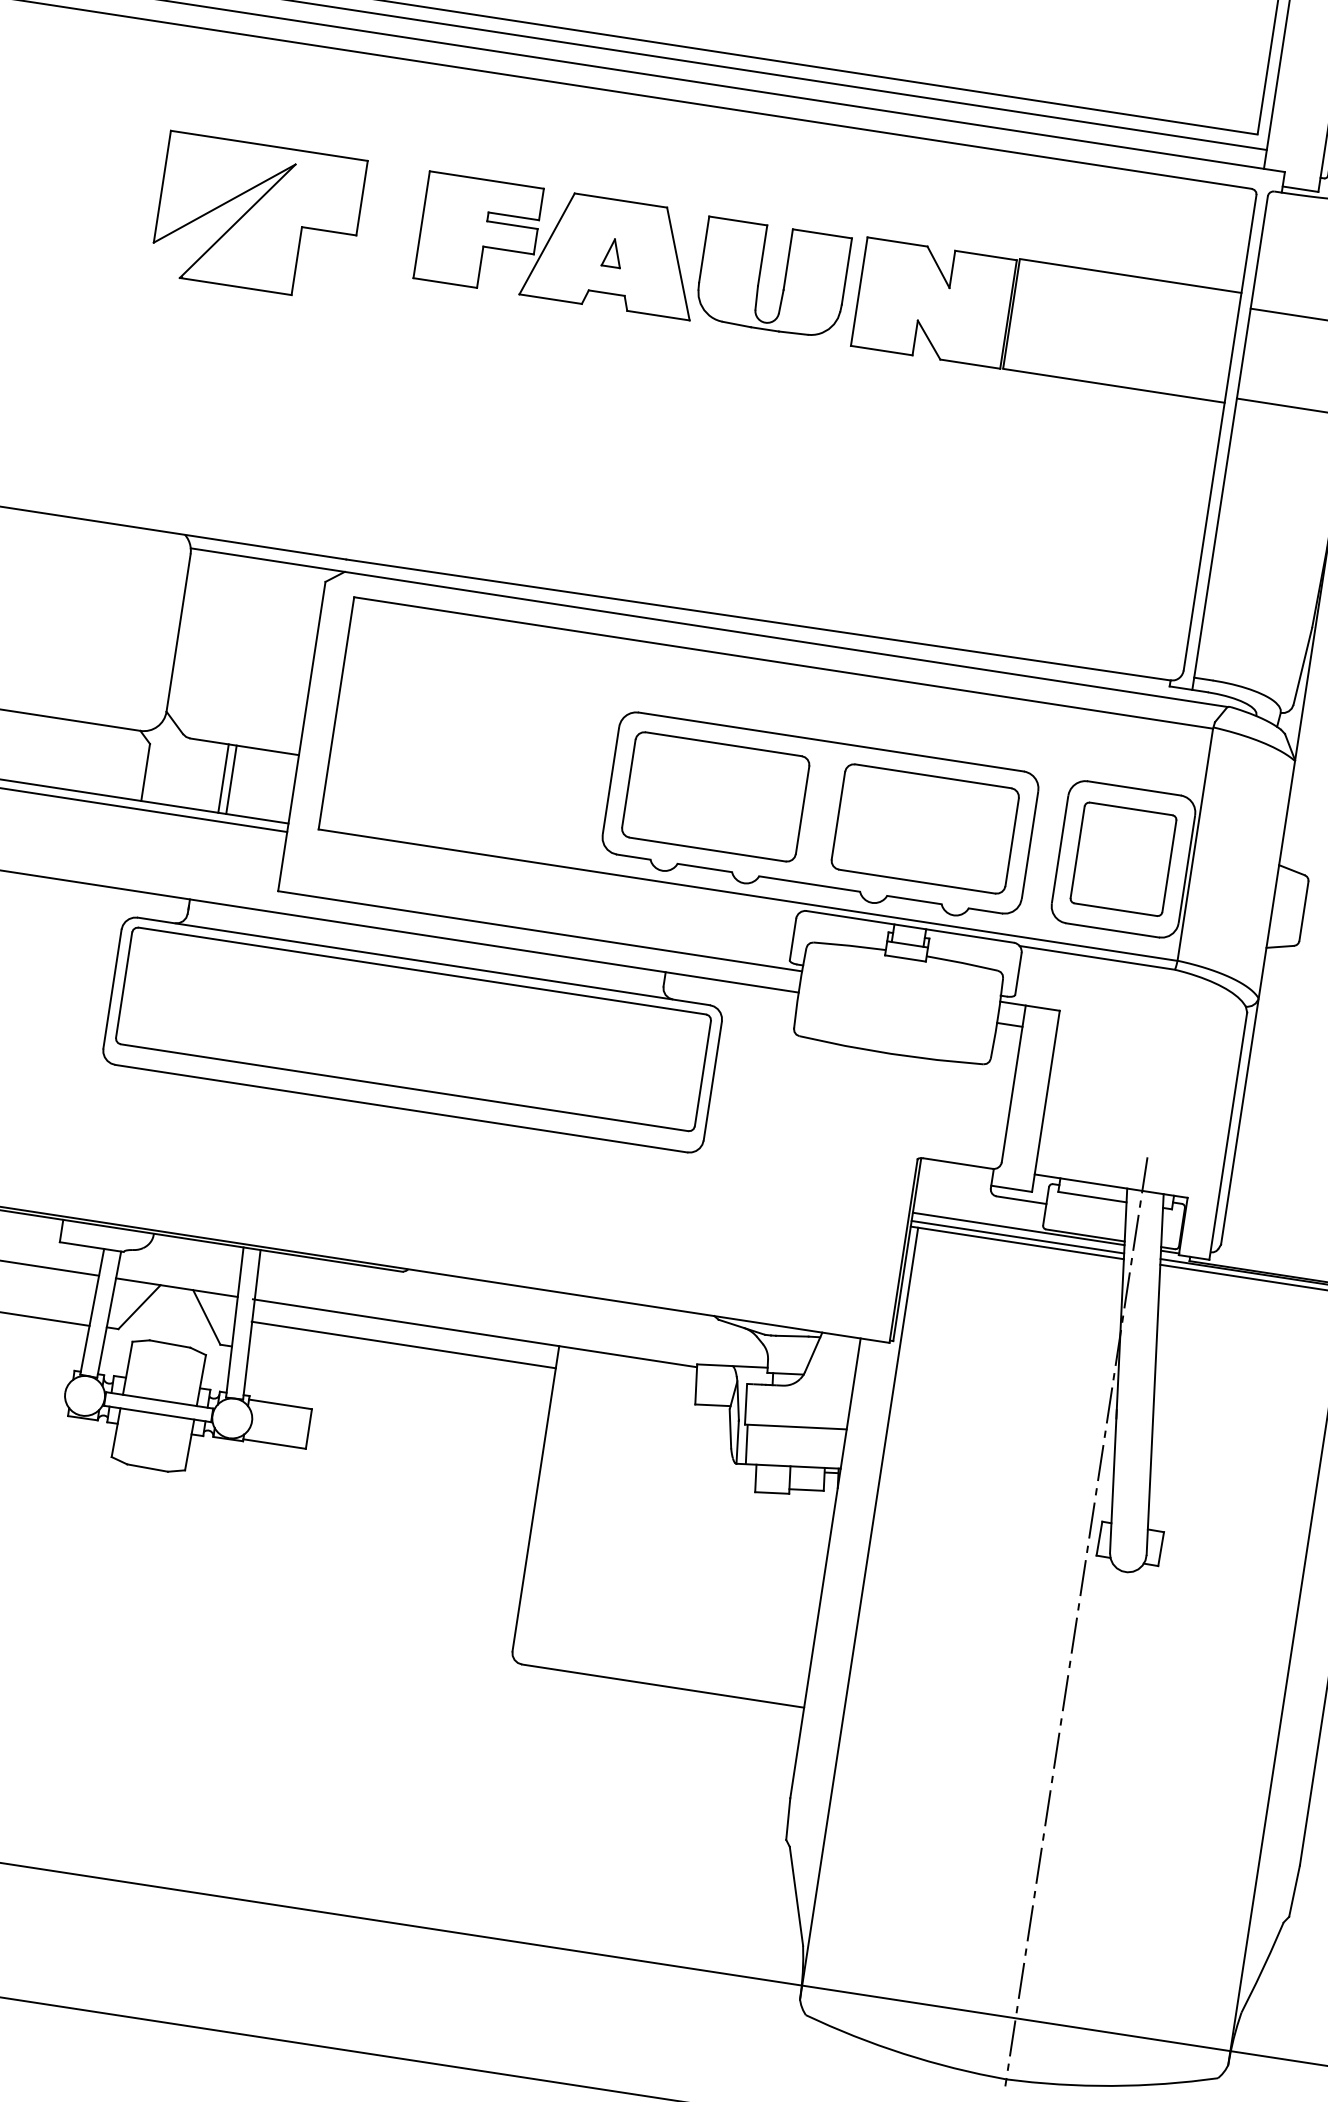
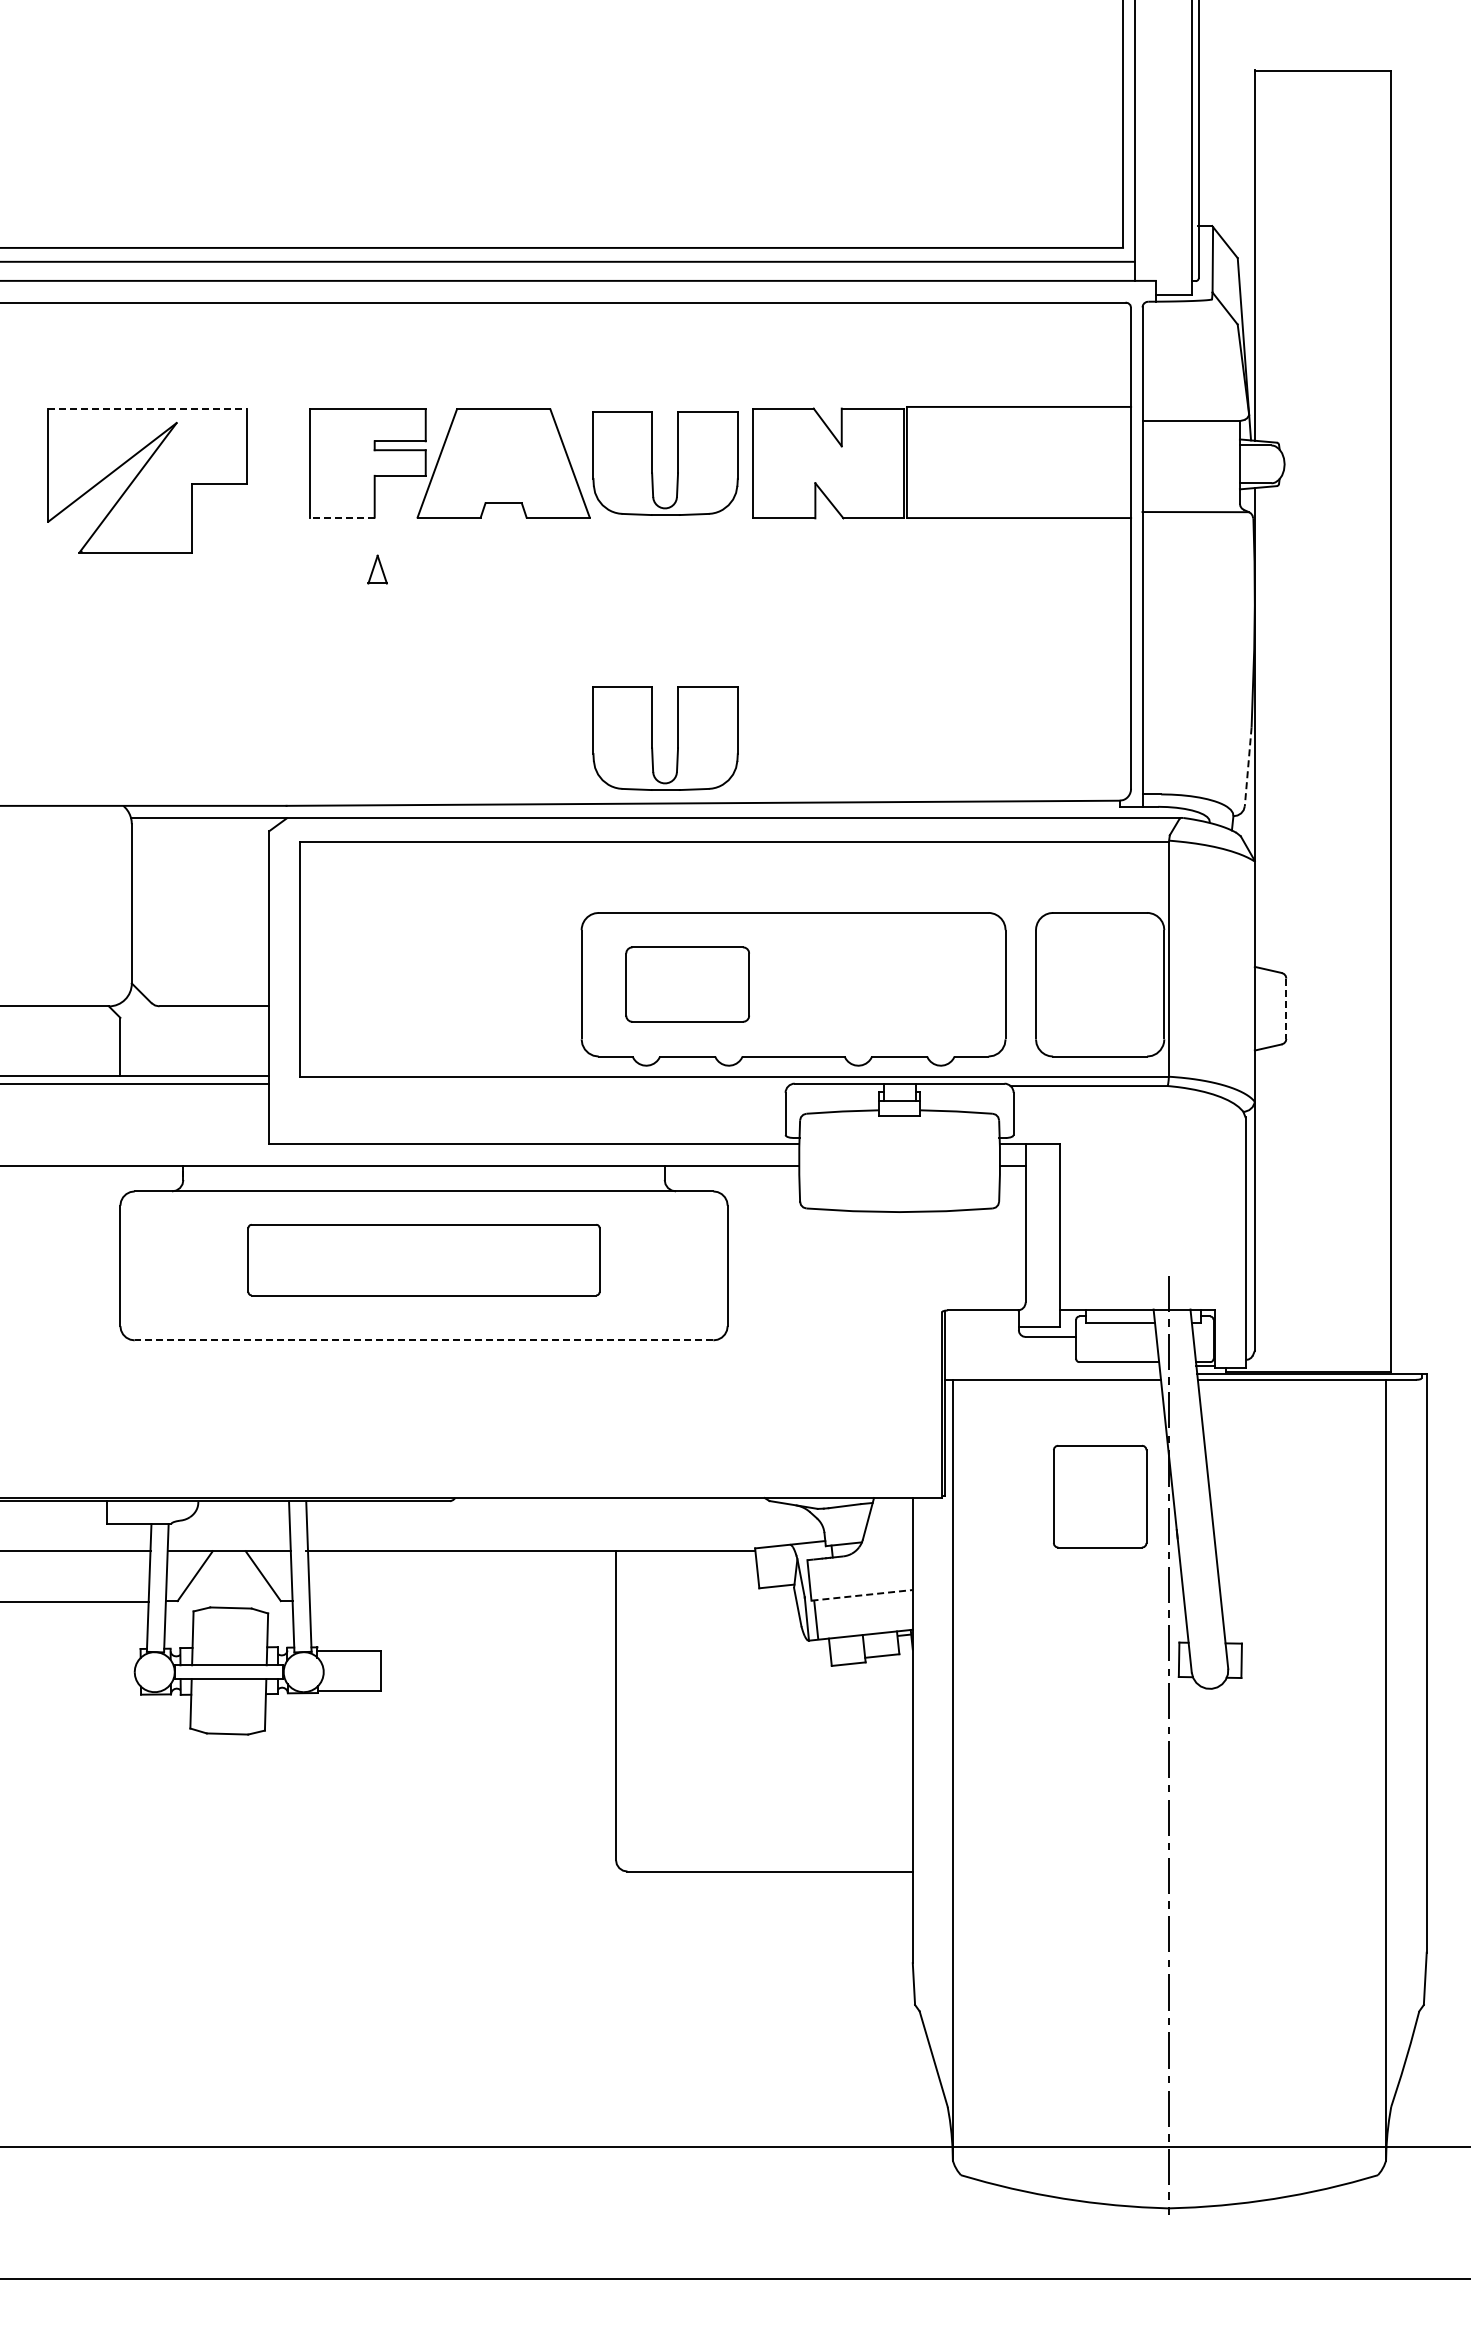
line: (268, 145) -> (147, 408), solid -> dashed
part: (612, 252) -> (377, 569), moved
line: (445, 282) -> (342, 517), solid -> dashed
part: (742, 552) -> (677, 738), added
line: (1303, 666) -> (1248, 766), solid -> dashed
line: (223, 778) -> (198, 1040), removed
line: (231, 779) -> (206, 1040), removed
part: (715, 796) -> (687, 984), size x0.7
part: (925, 828) -> (899, 984), removed
part: (1123, 859) -> (1100, 1496), moved
line: (1303, 912) -> (1286, 1009), solid -> dashed
part: (413, 1028) -> (423, 1259), size x0.6
line: (400, 1108) -> (423, 1340), solid -> dashed
line: (1018, 1228) -> (1052, 1365), removed
line: (1017, 1237) -> (1052, 1374), removed
line: (404, 1344) -> (462, 1573), removed
line: (796, 1427) -> (862, 1595), solid -> dashed

